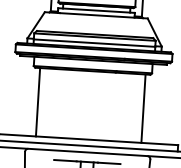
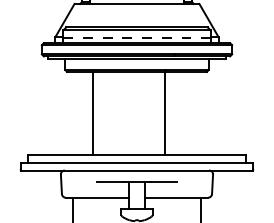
line: (94, 42) -> (136, 37), solid -> dashed
line: (37, 101) -> (92, 112), moved
line: (143, 107) -> (165, 112), moved

